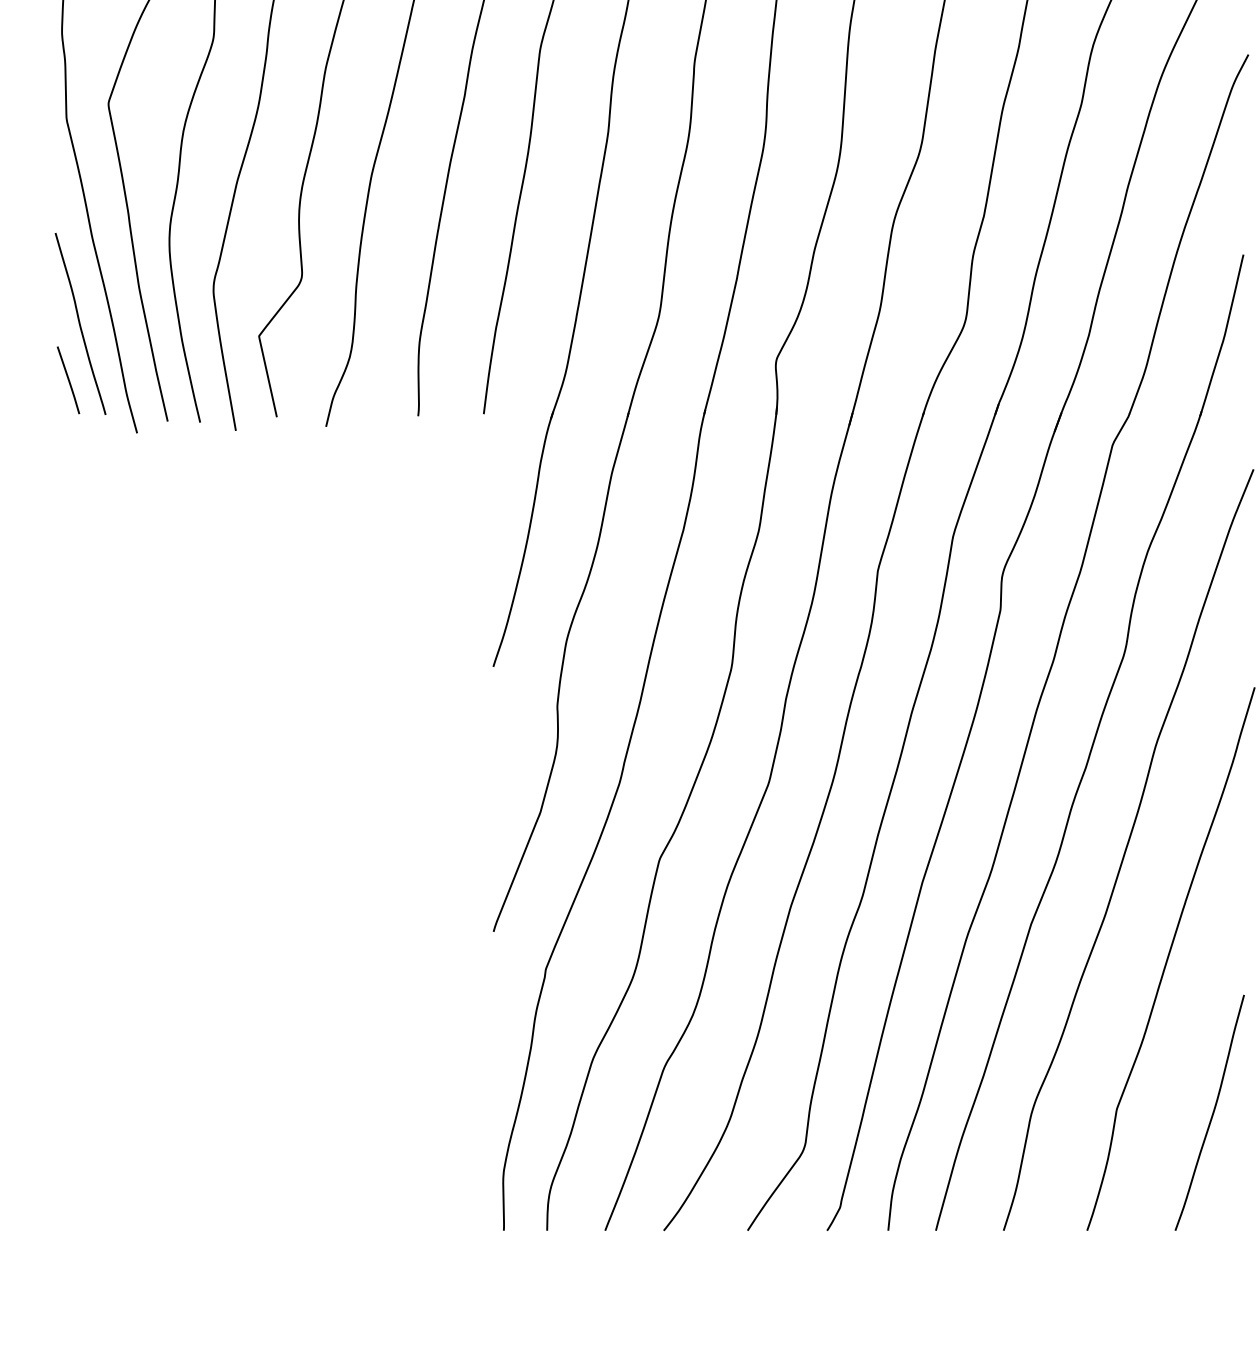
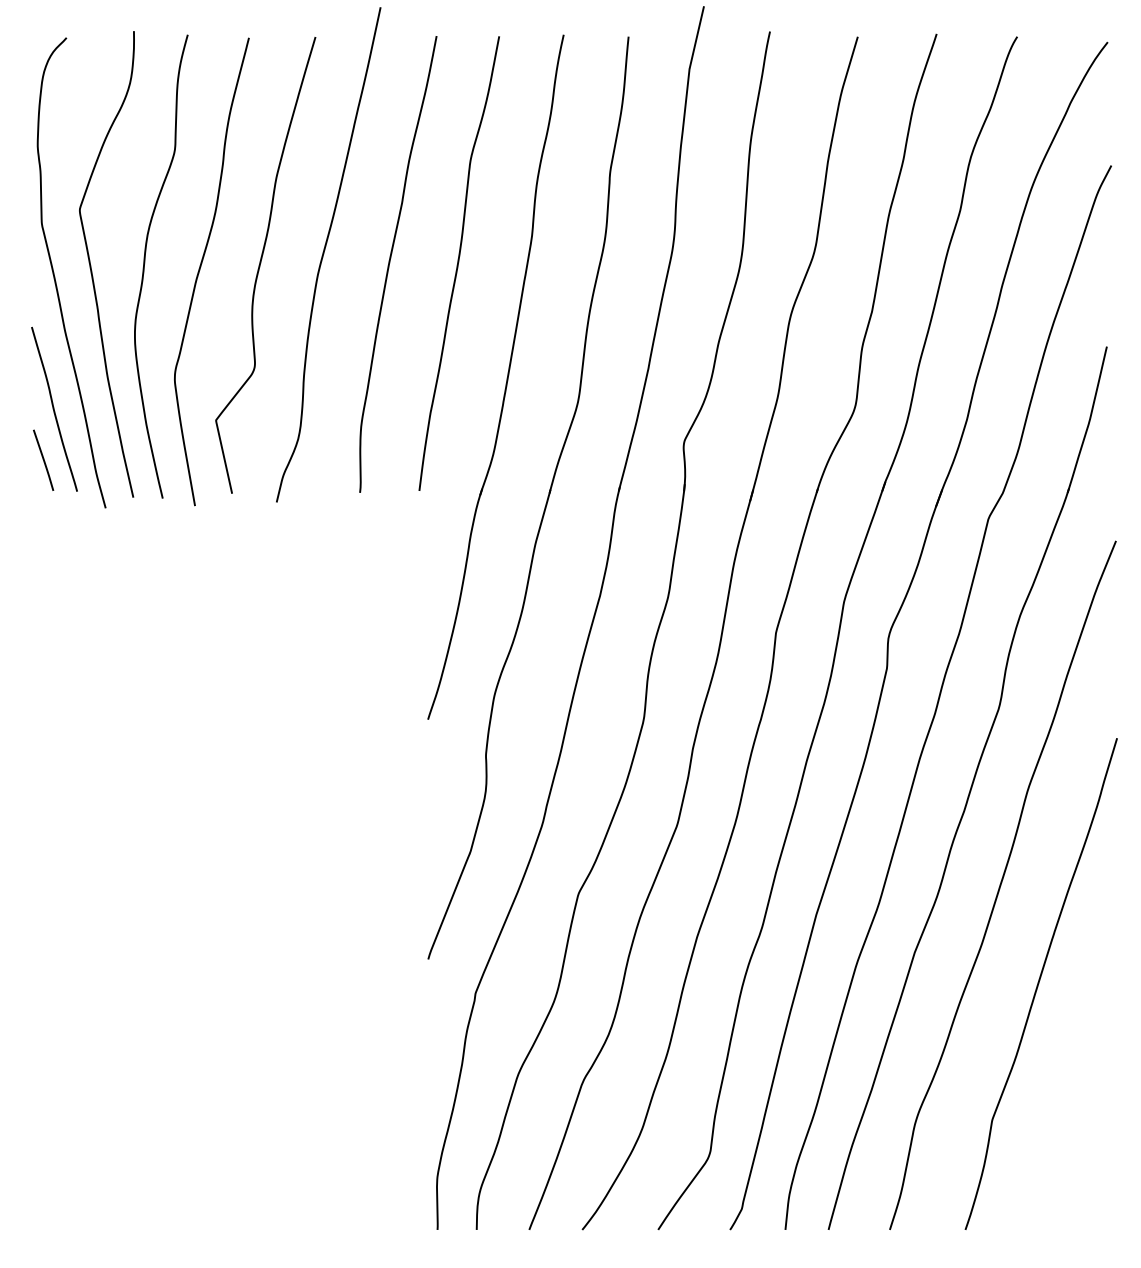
curve: (1212, 1113) -> (1078, 1123), removed

